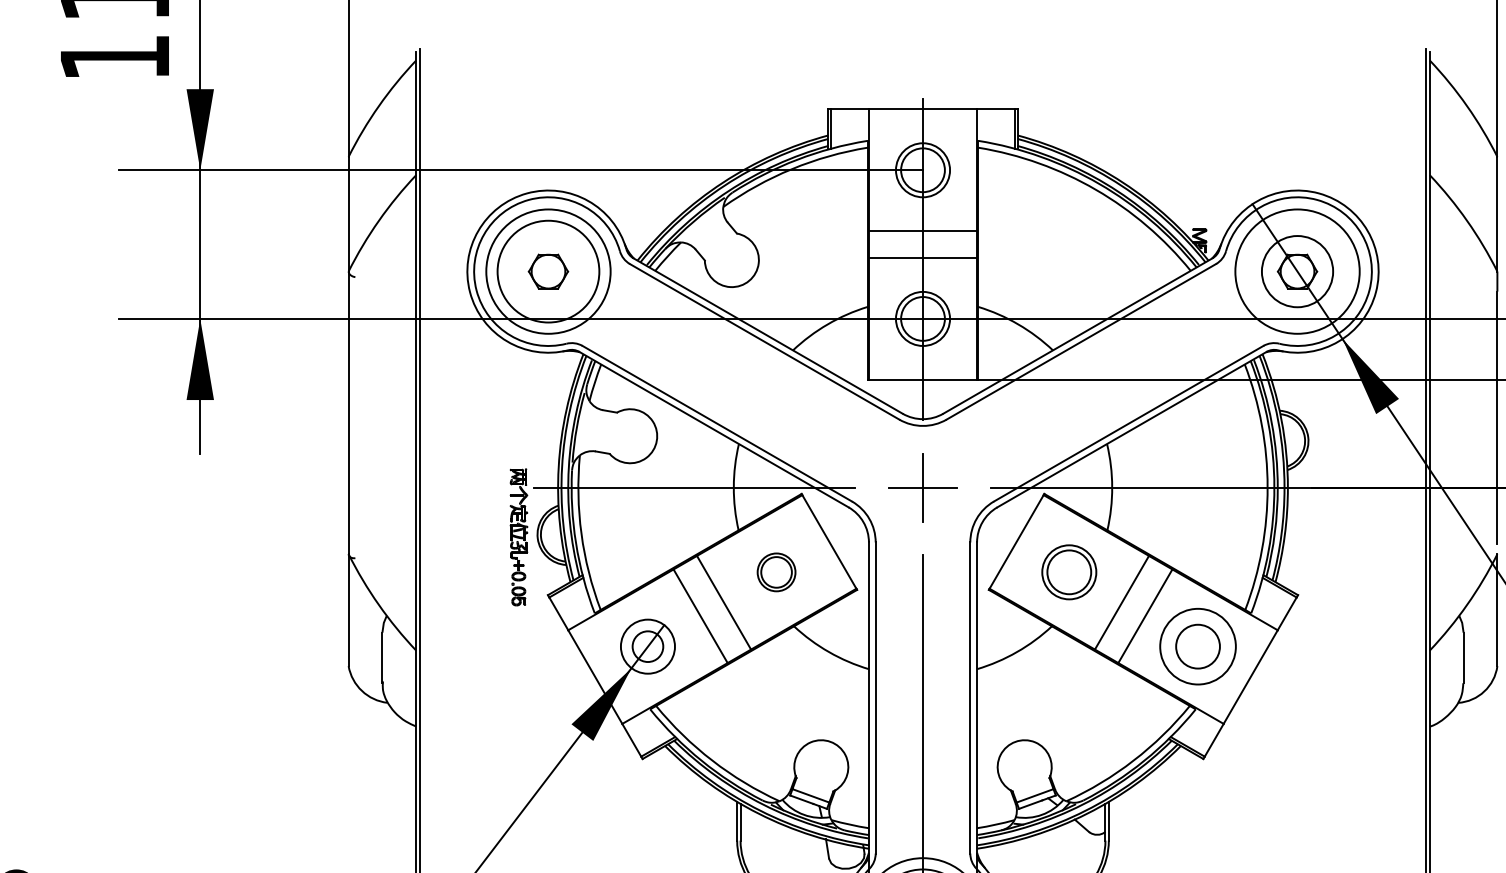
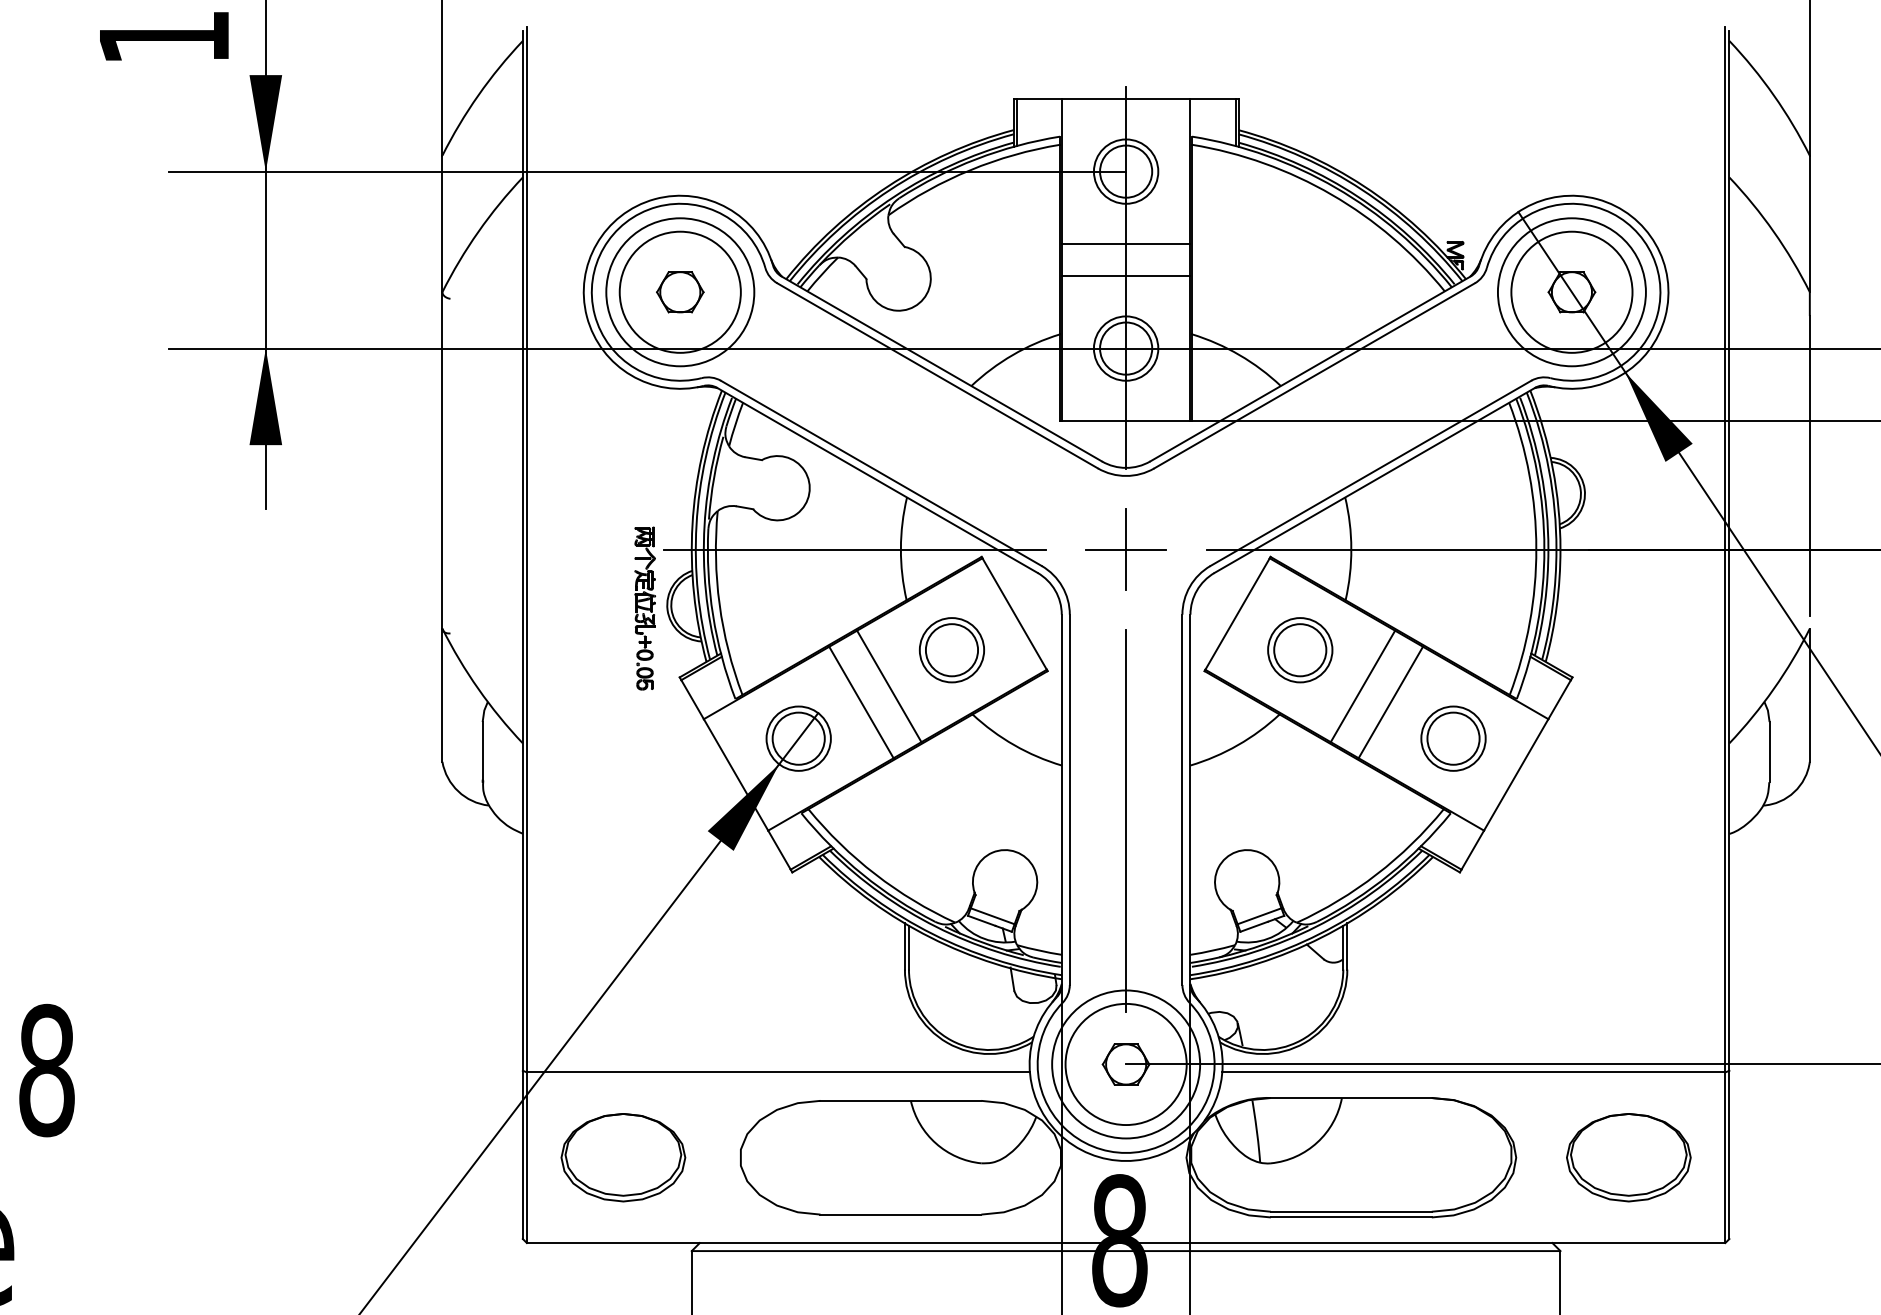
circle: (1297, 270) -> (1571, 291), size x1.43
part: (776, 572) -> (951, 650), size x1.43
circle: (647, 646) -> (798, 738), size x1.43
circle: (1198, 646) -> (1453, 738), size x0.71

